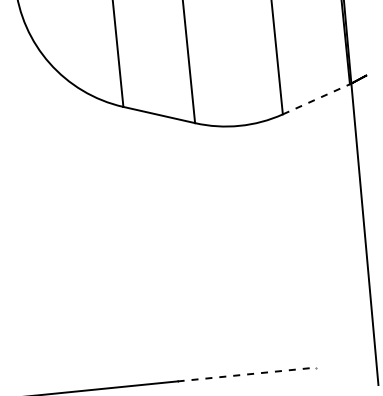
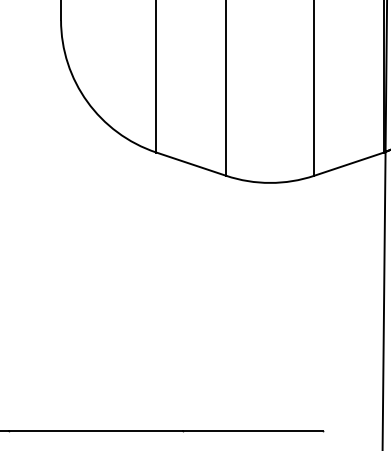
line: (316, 99) -> (349, 164), dashed -> solid
line: (246, 374) -> (252, 431), dashed -> solid

